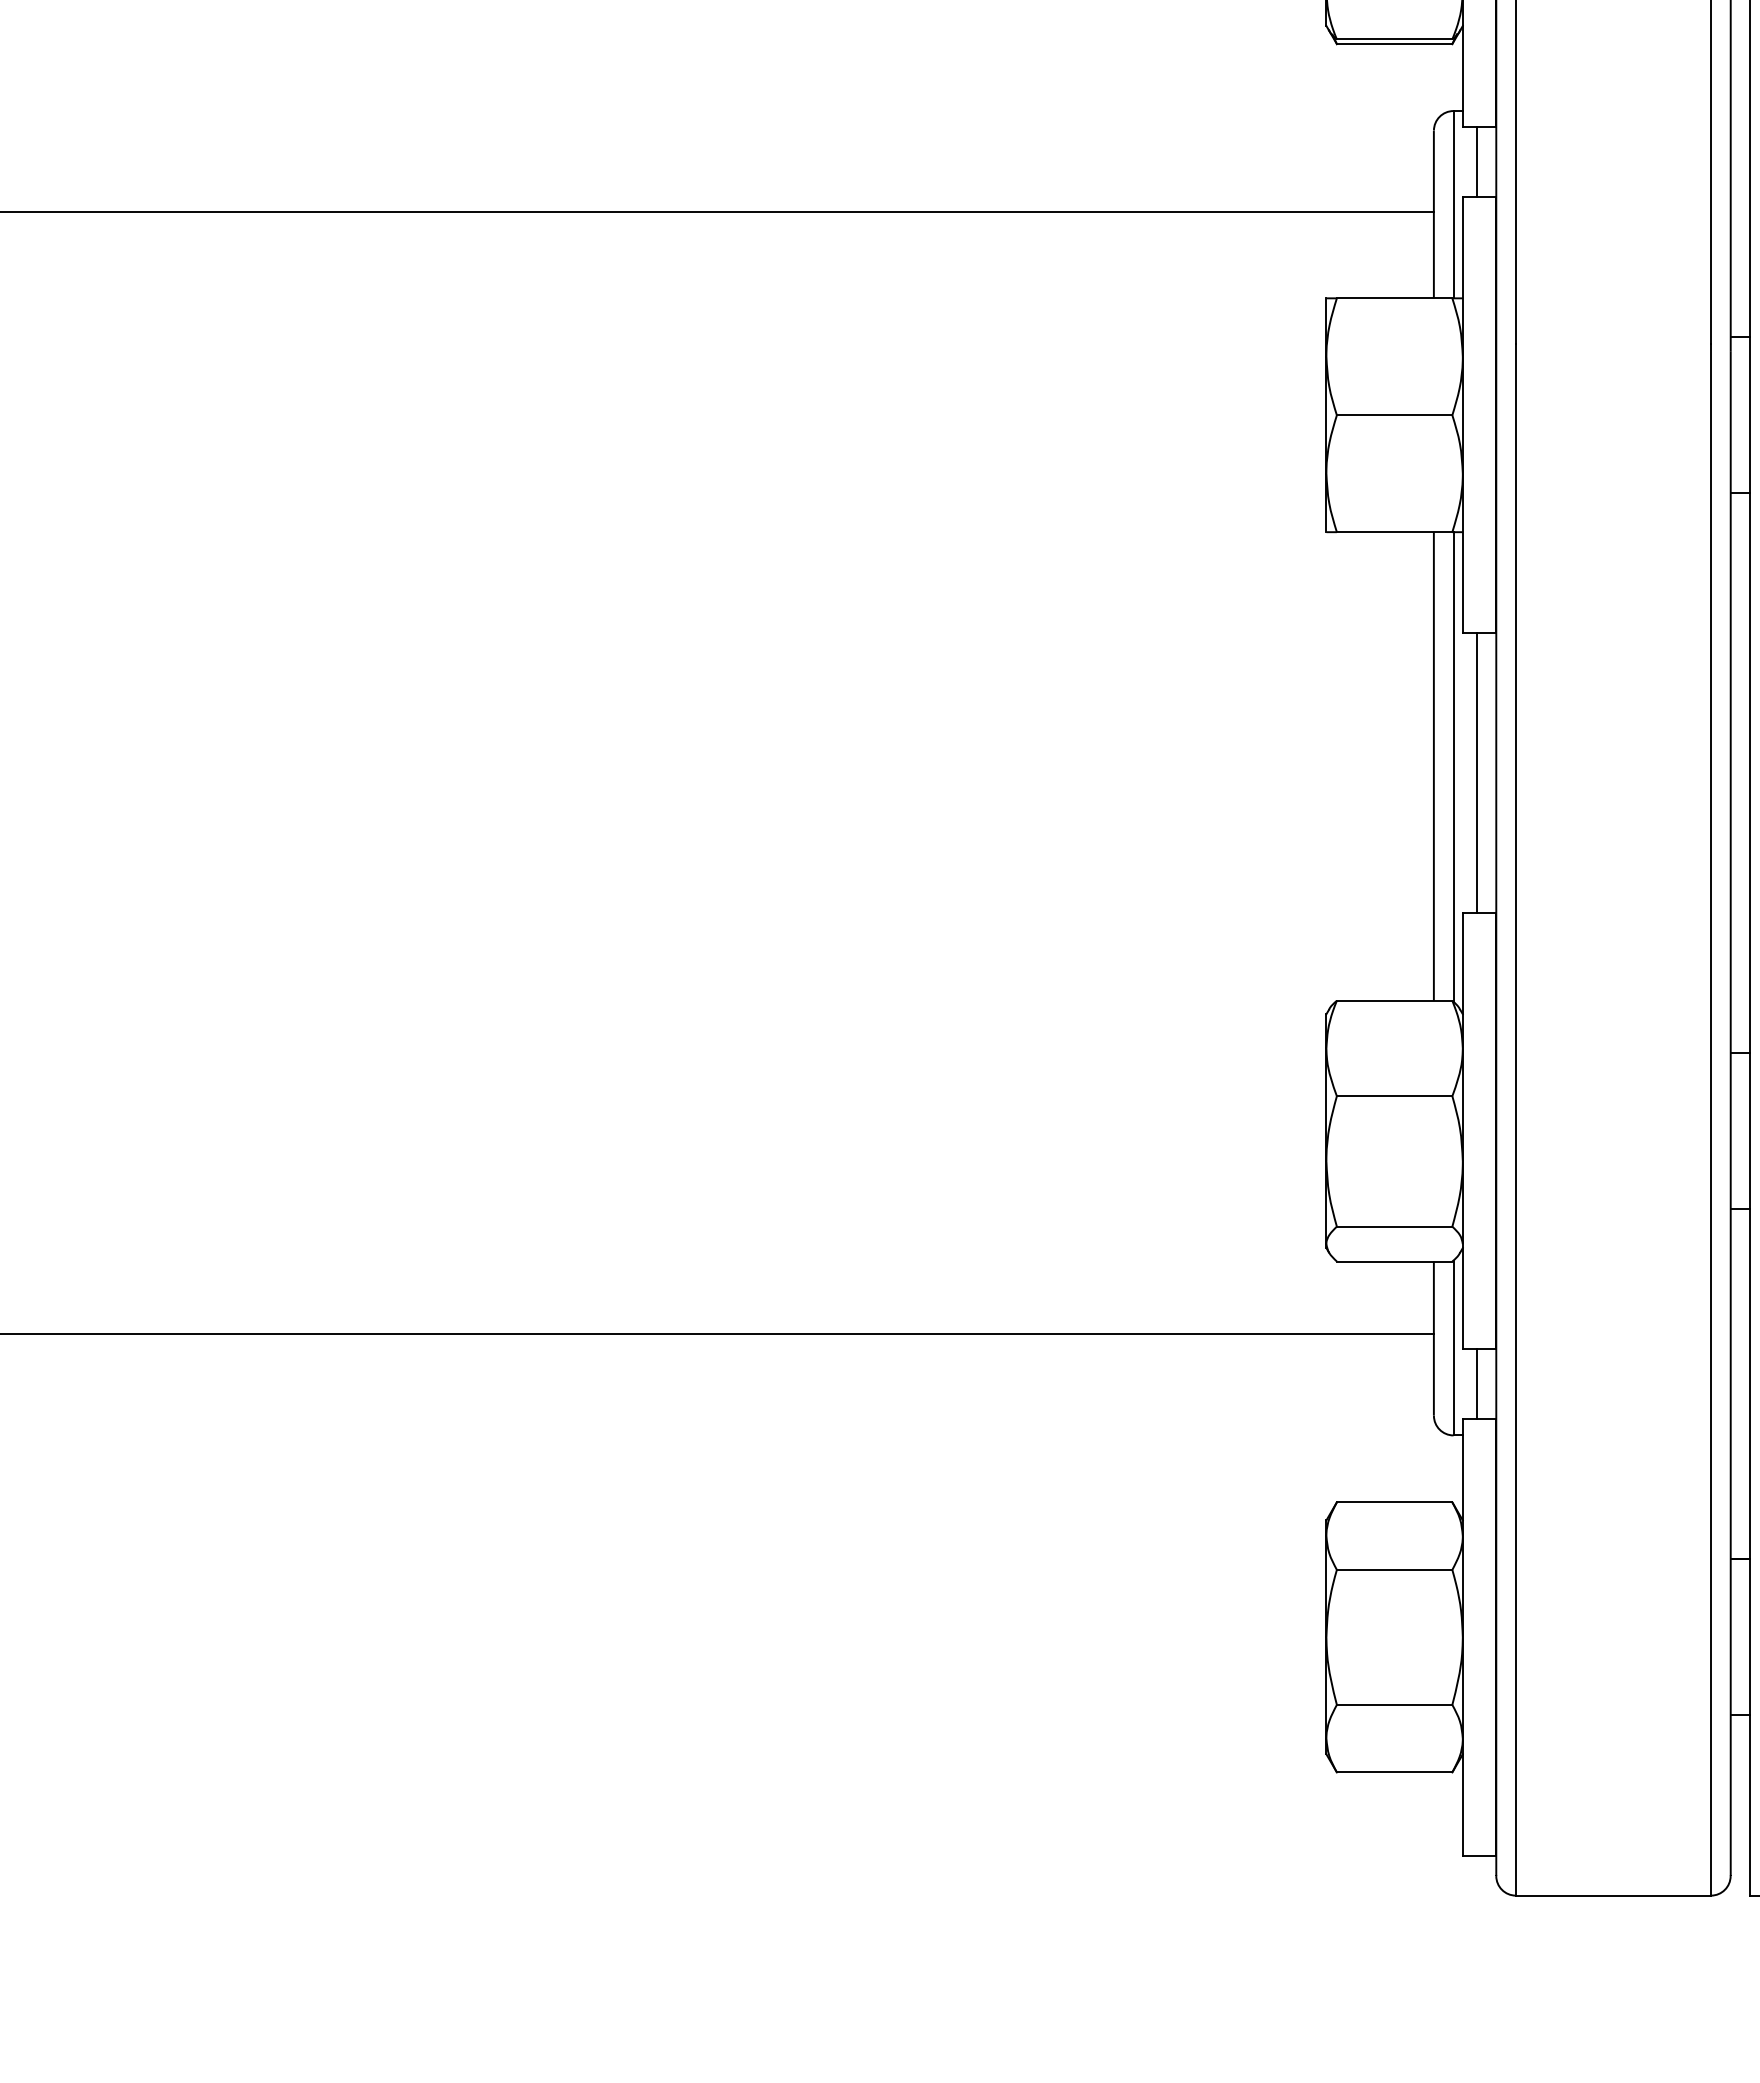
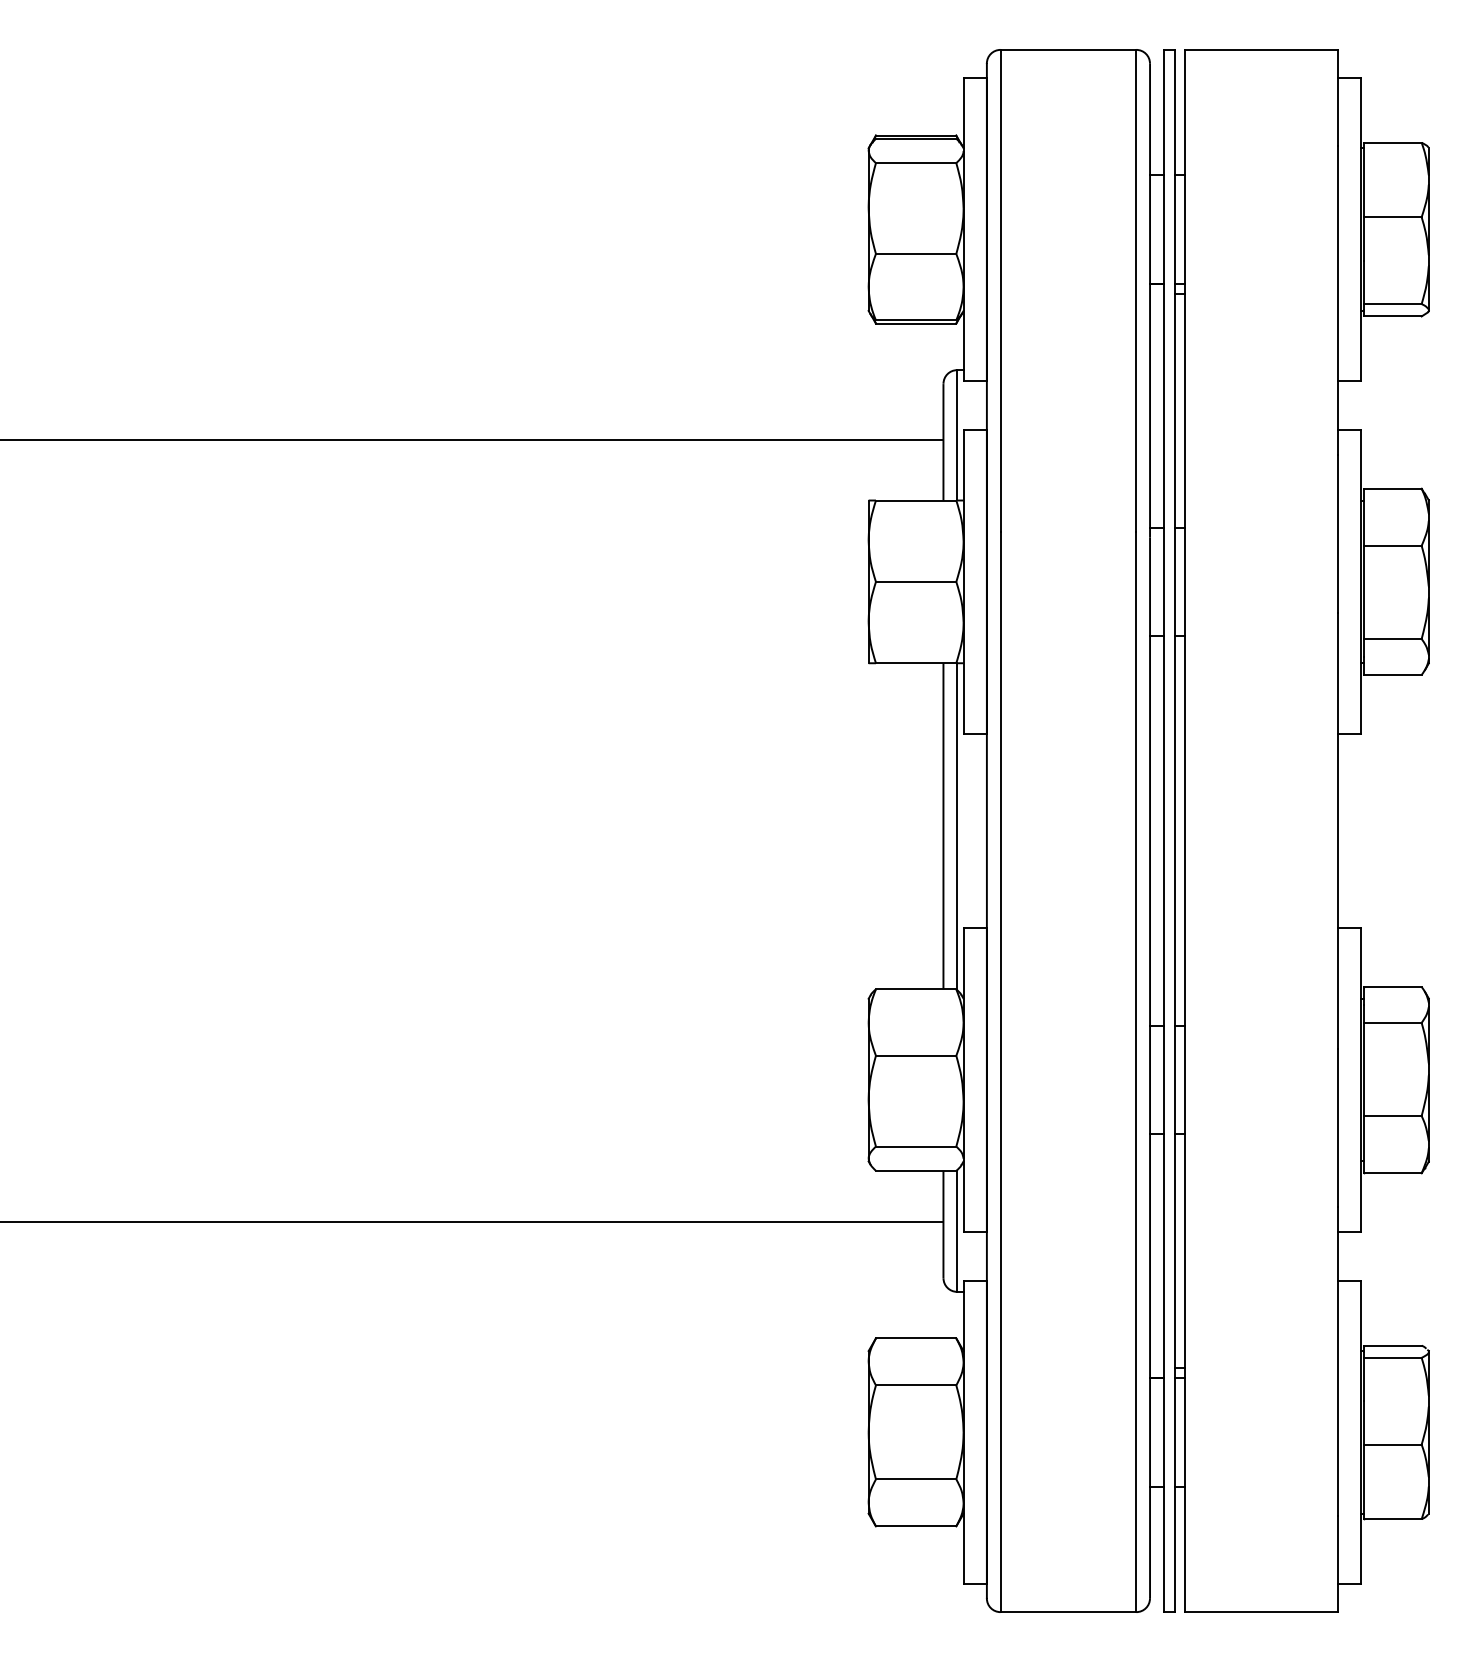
line: (1477, 161) -> (973, 405), removed
line: (1477, 772) -> (973, 830), removed
line: (1477, 1383) -> (973, 1255), removed

